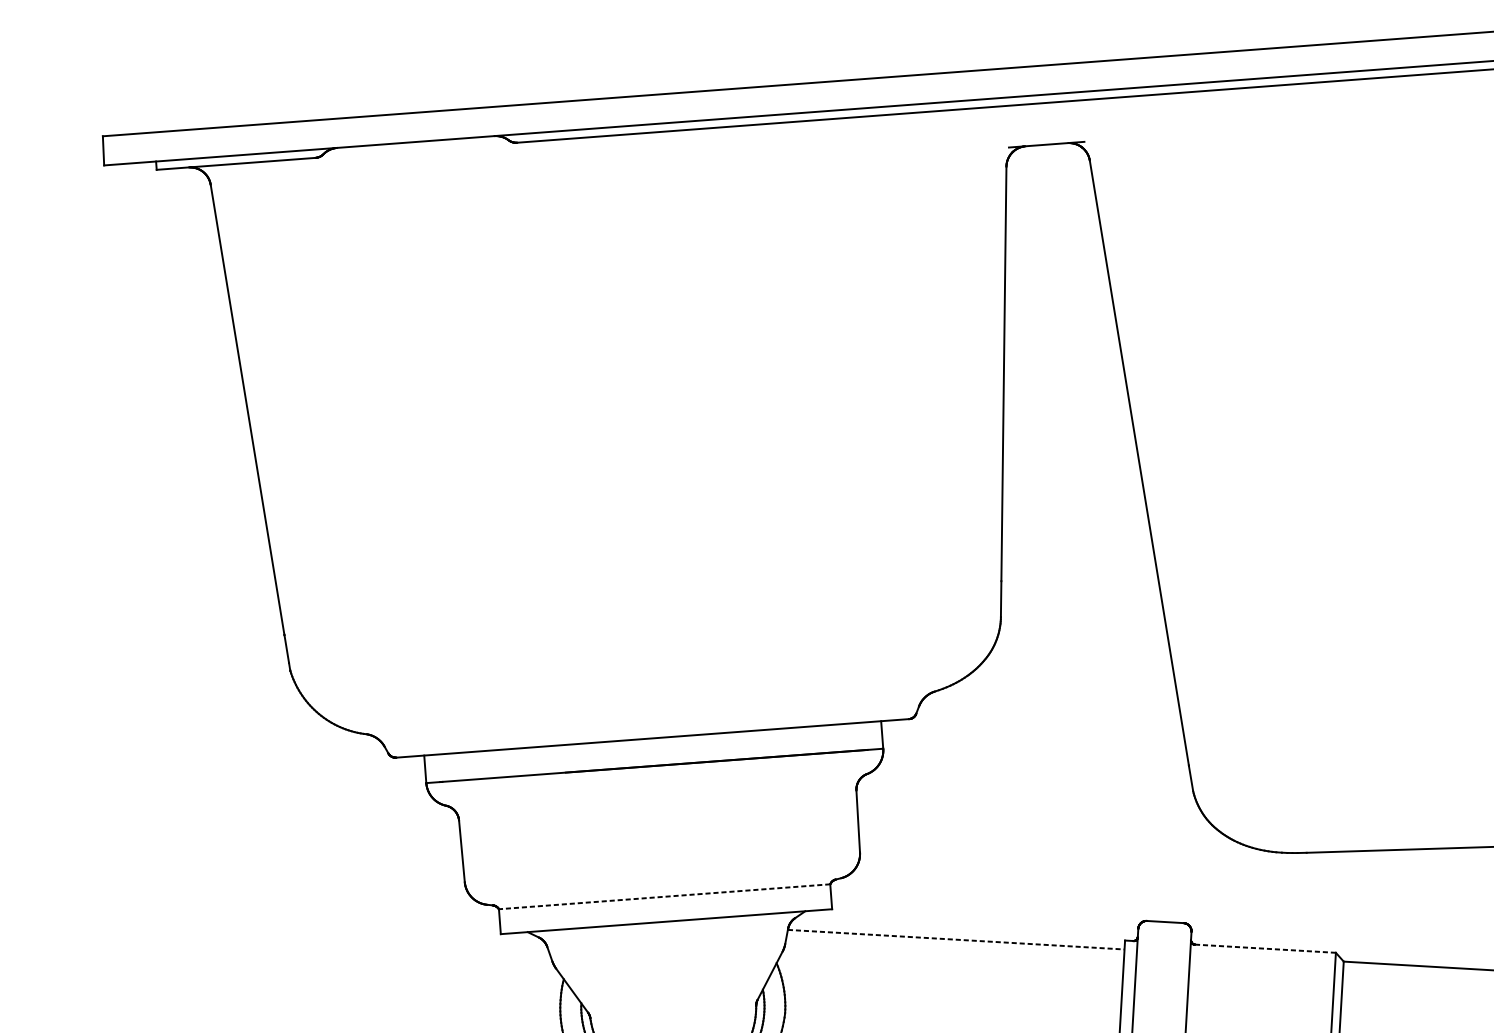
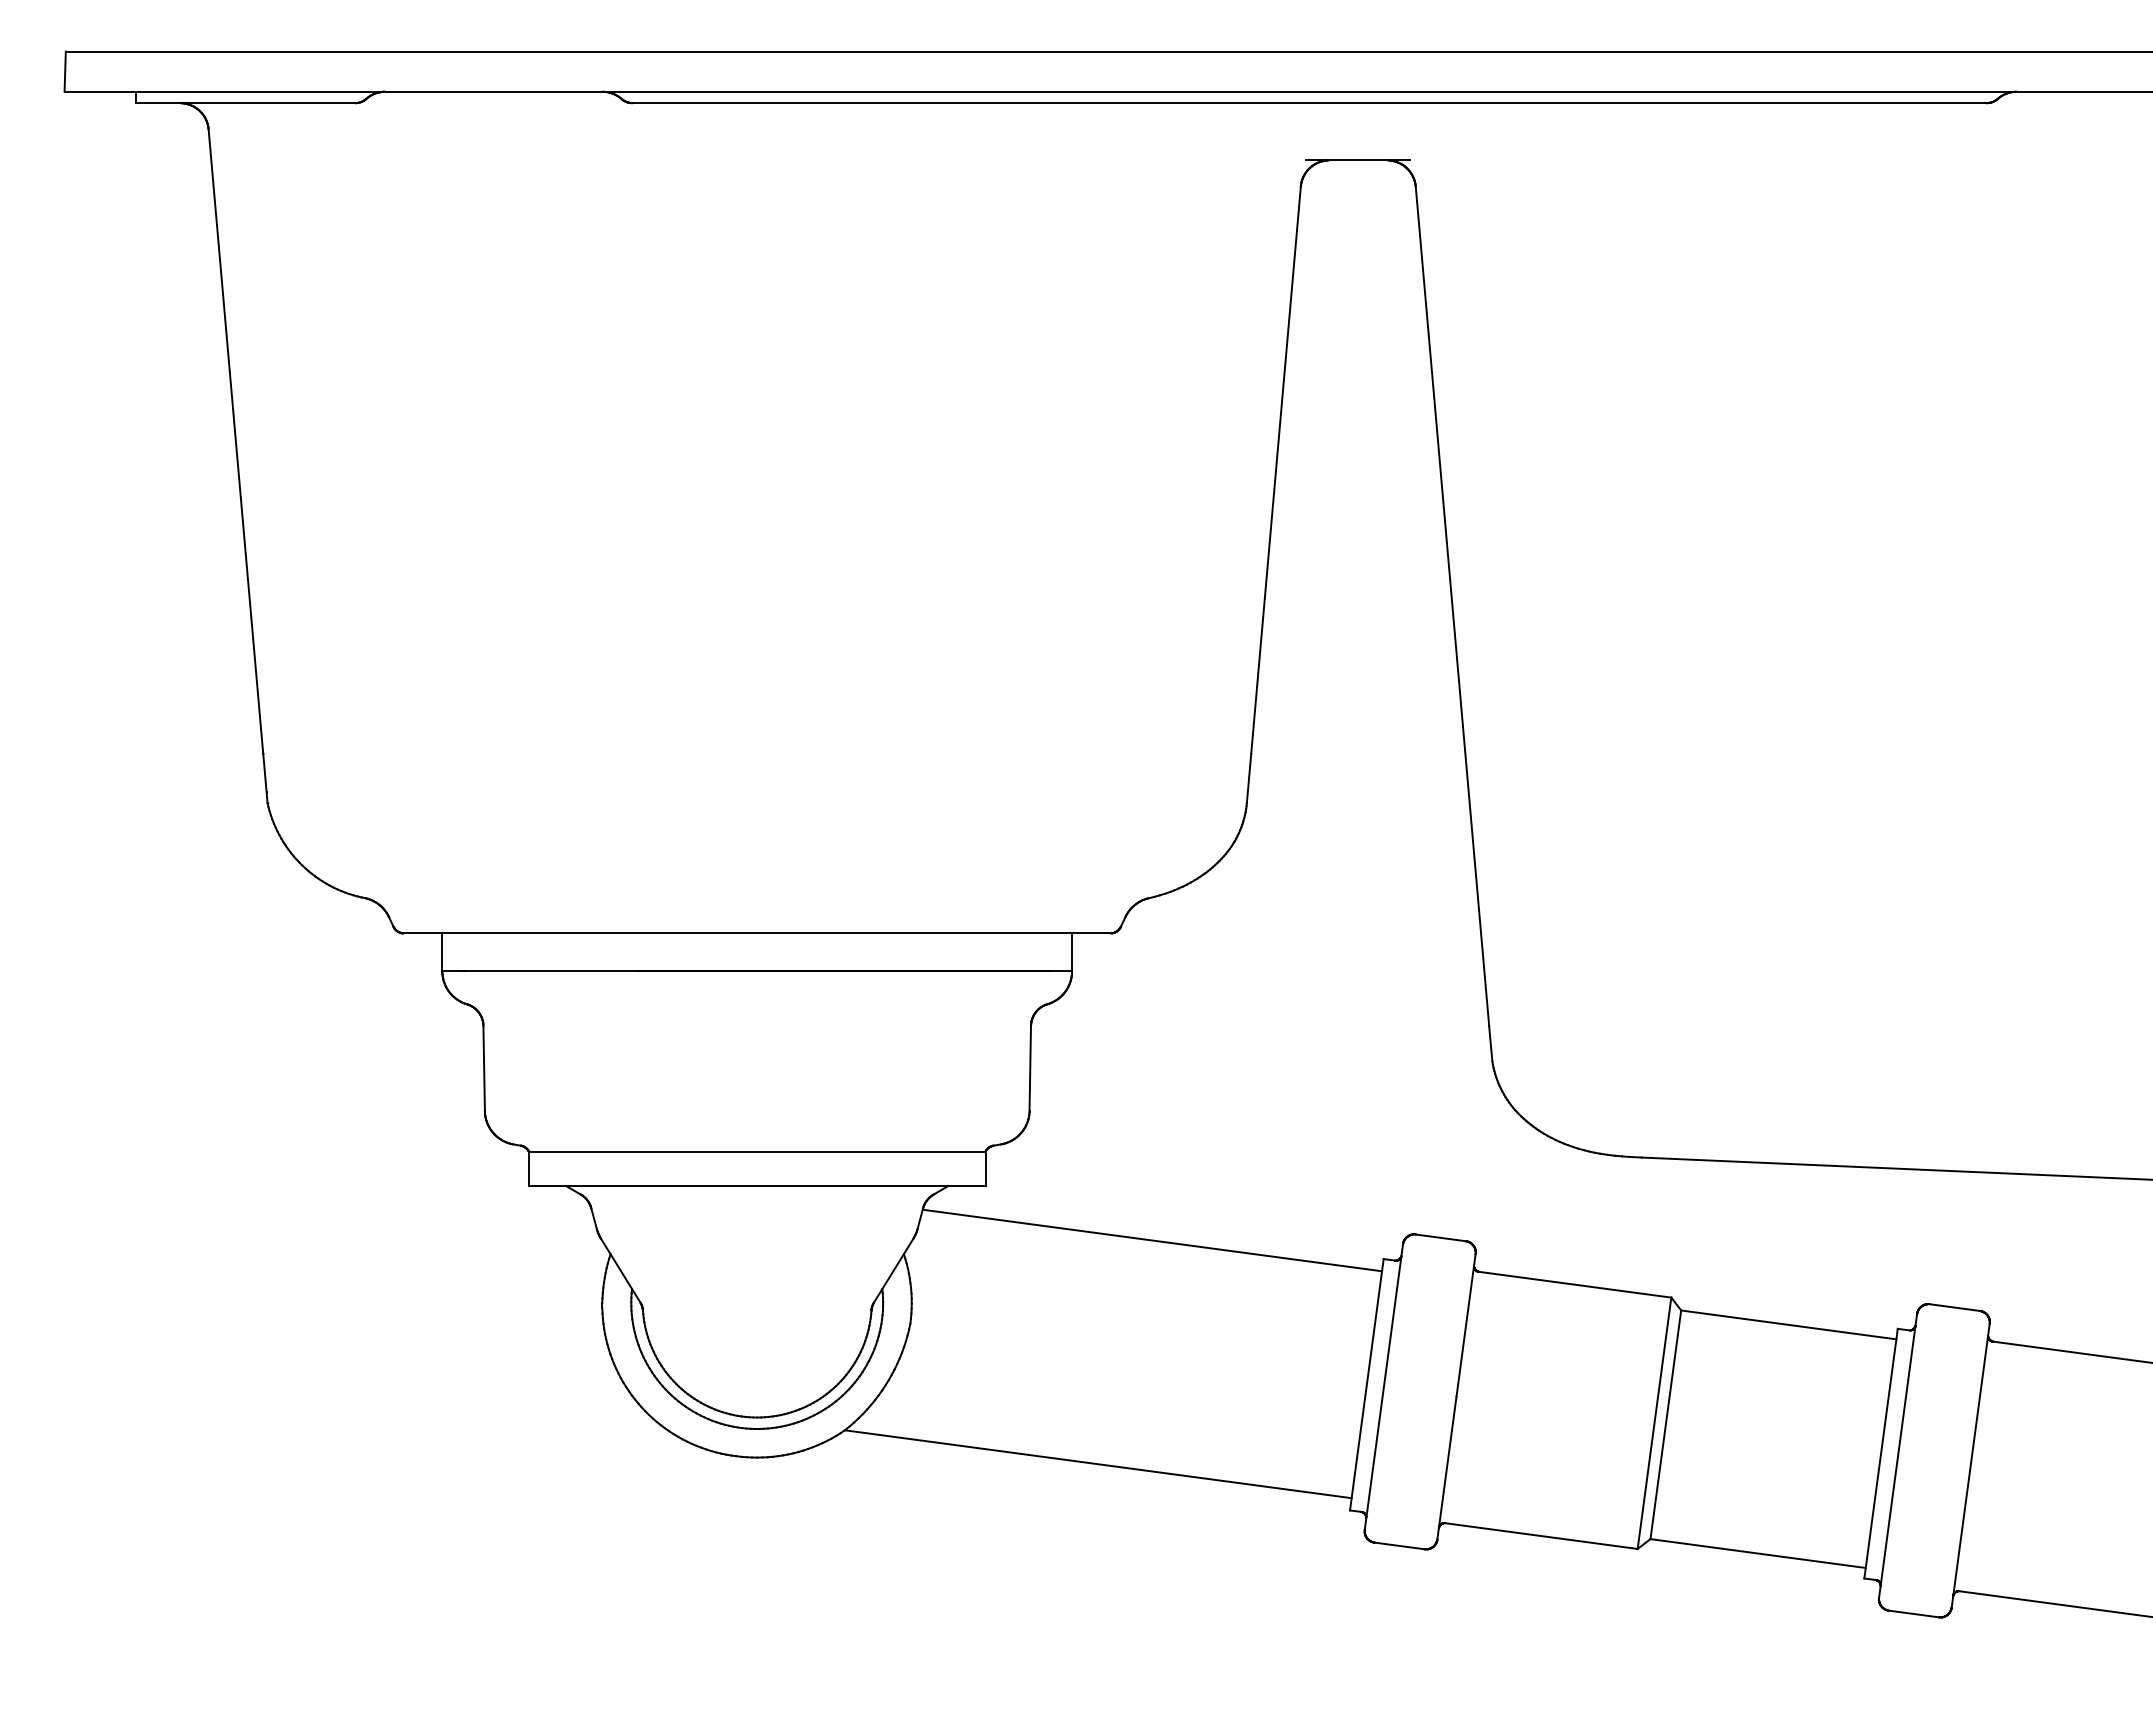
line: (664, 896) -> (756, 1151), dashed -> solid
line: (956, 939) -> (1152, 1240), dashed -> solid
line: (1265, 948) -> (1575, 1284), dashed -> solid

